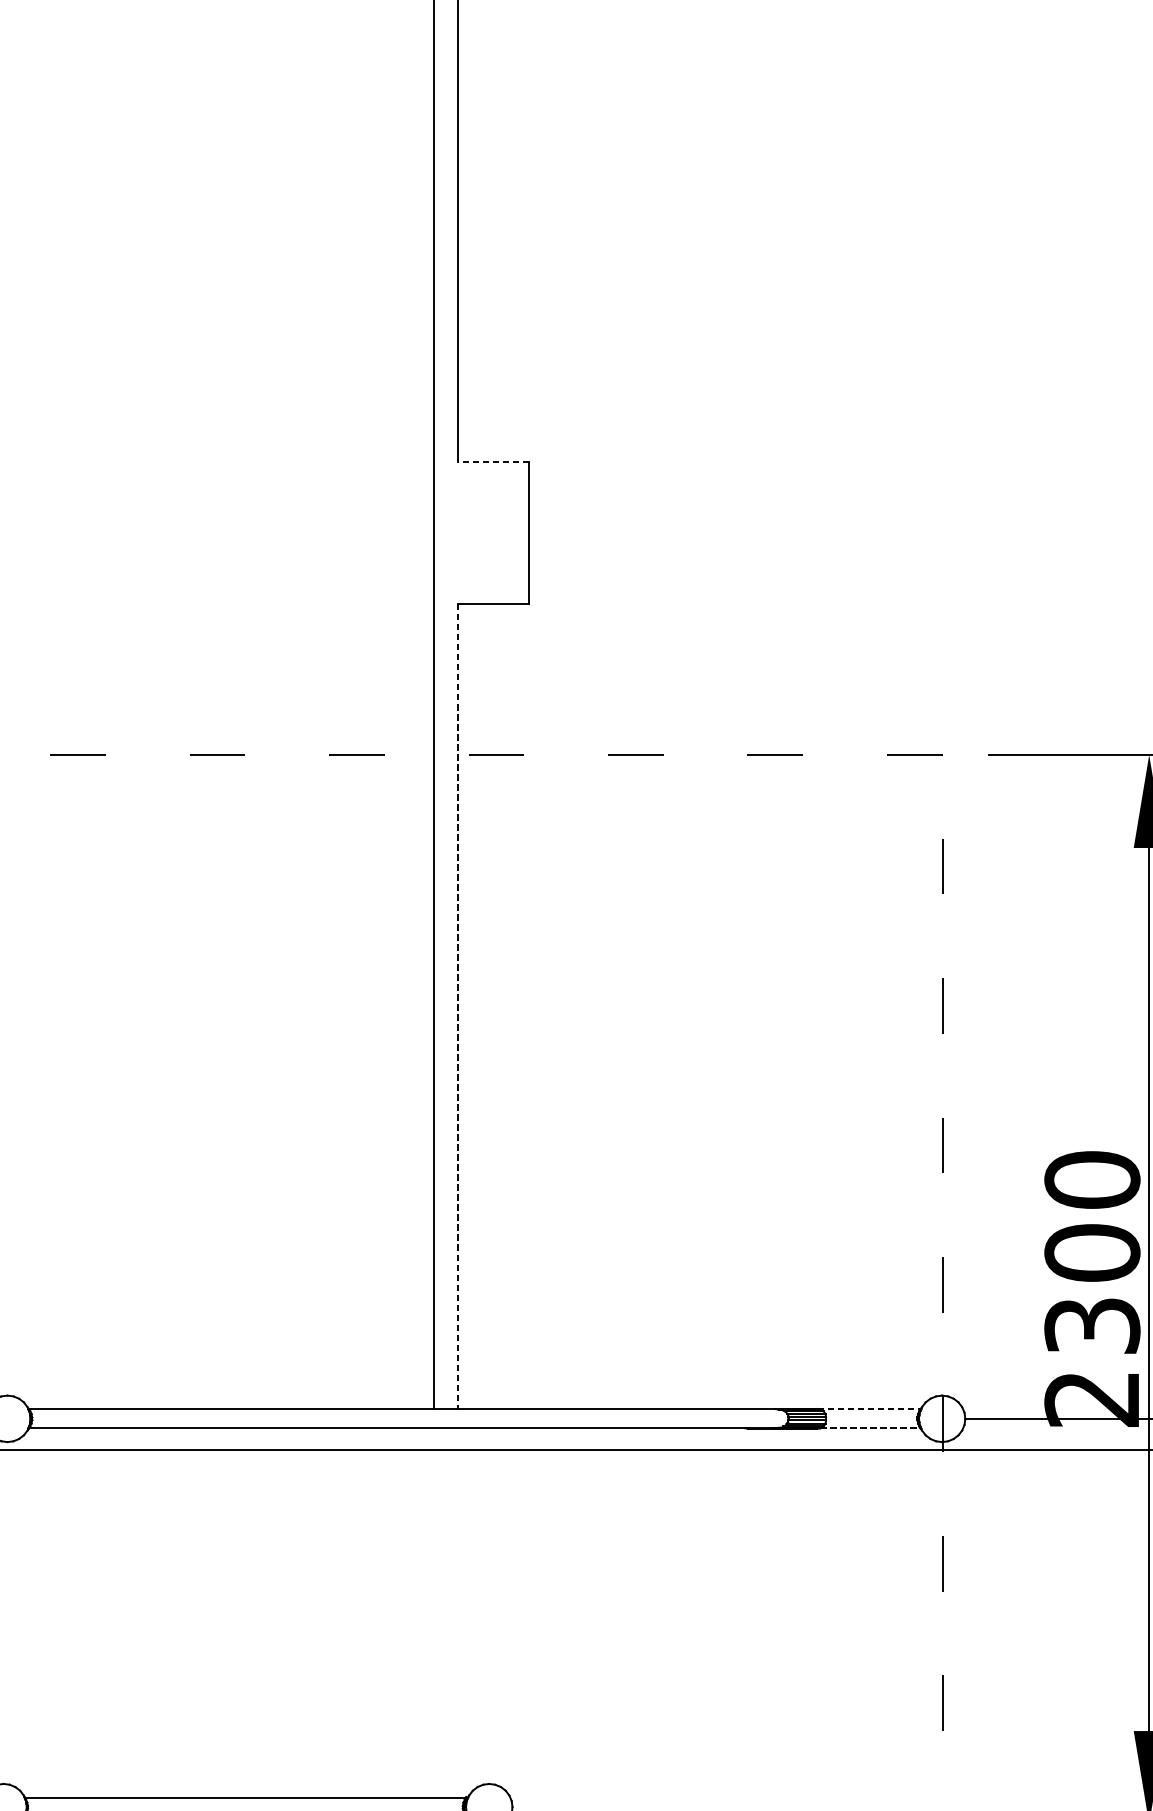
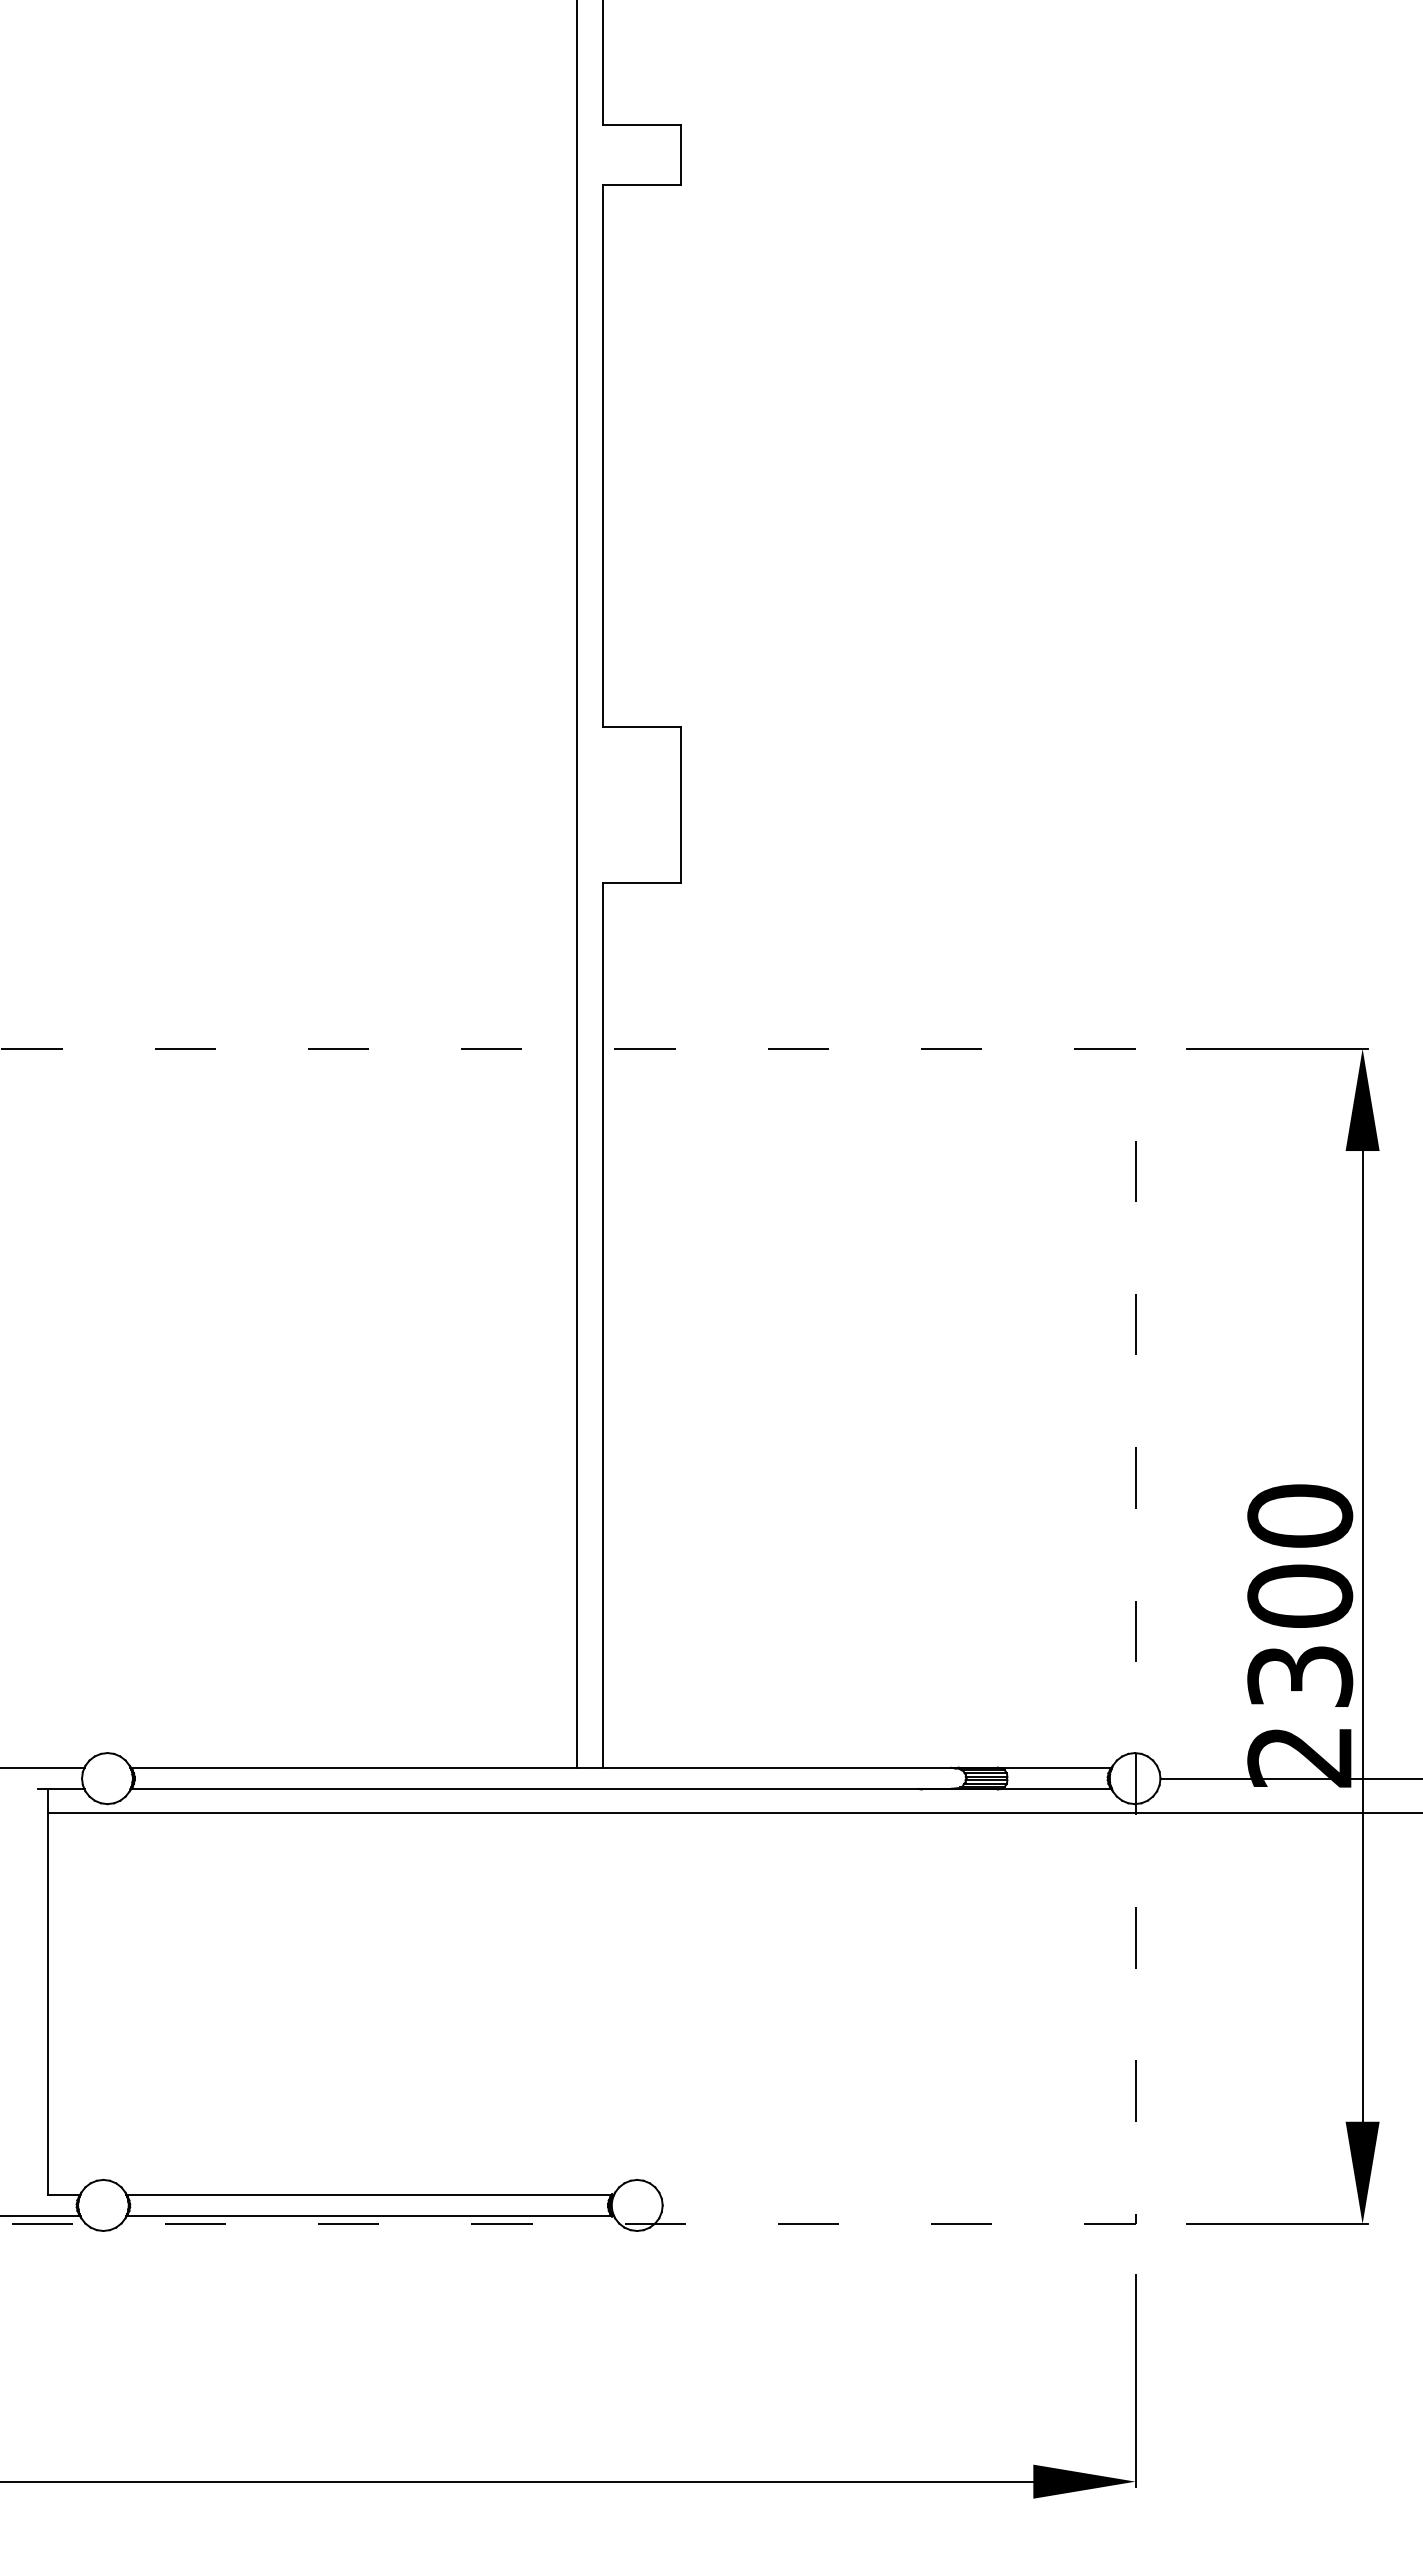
line: (494, 462) -> (642, 727), dashed -> solid
line: (458, 1006) -> (603, 1325), dashed -> solid
line: (869, 1408) -> (1055, 1767), dashed -> solid
line: (870, 1427) -> (1056, 1788), dashed -> solid

